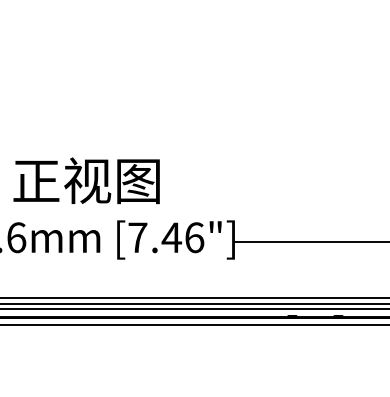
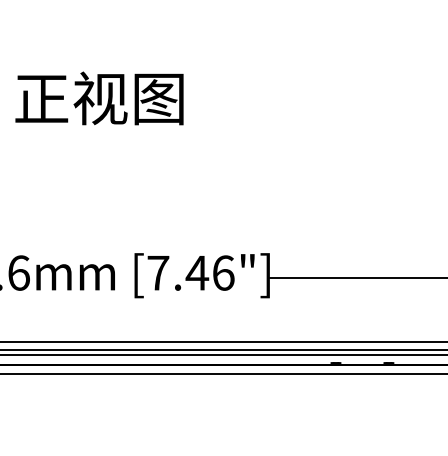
text: (86, 180) -> (99, 98), moved

